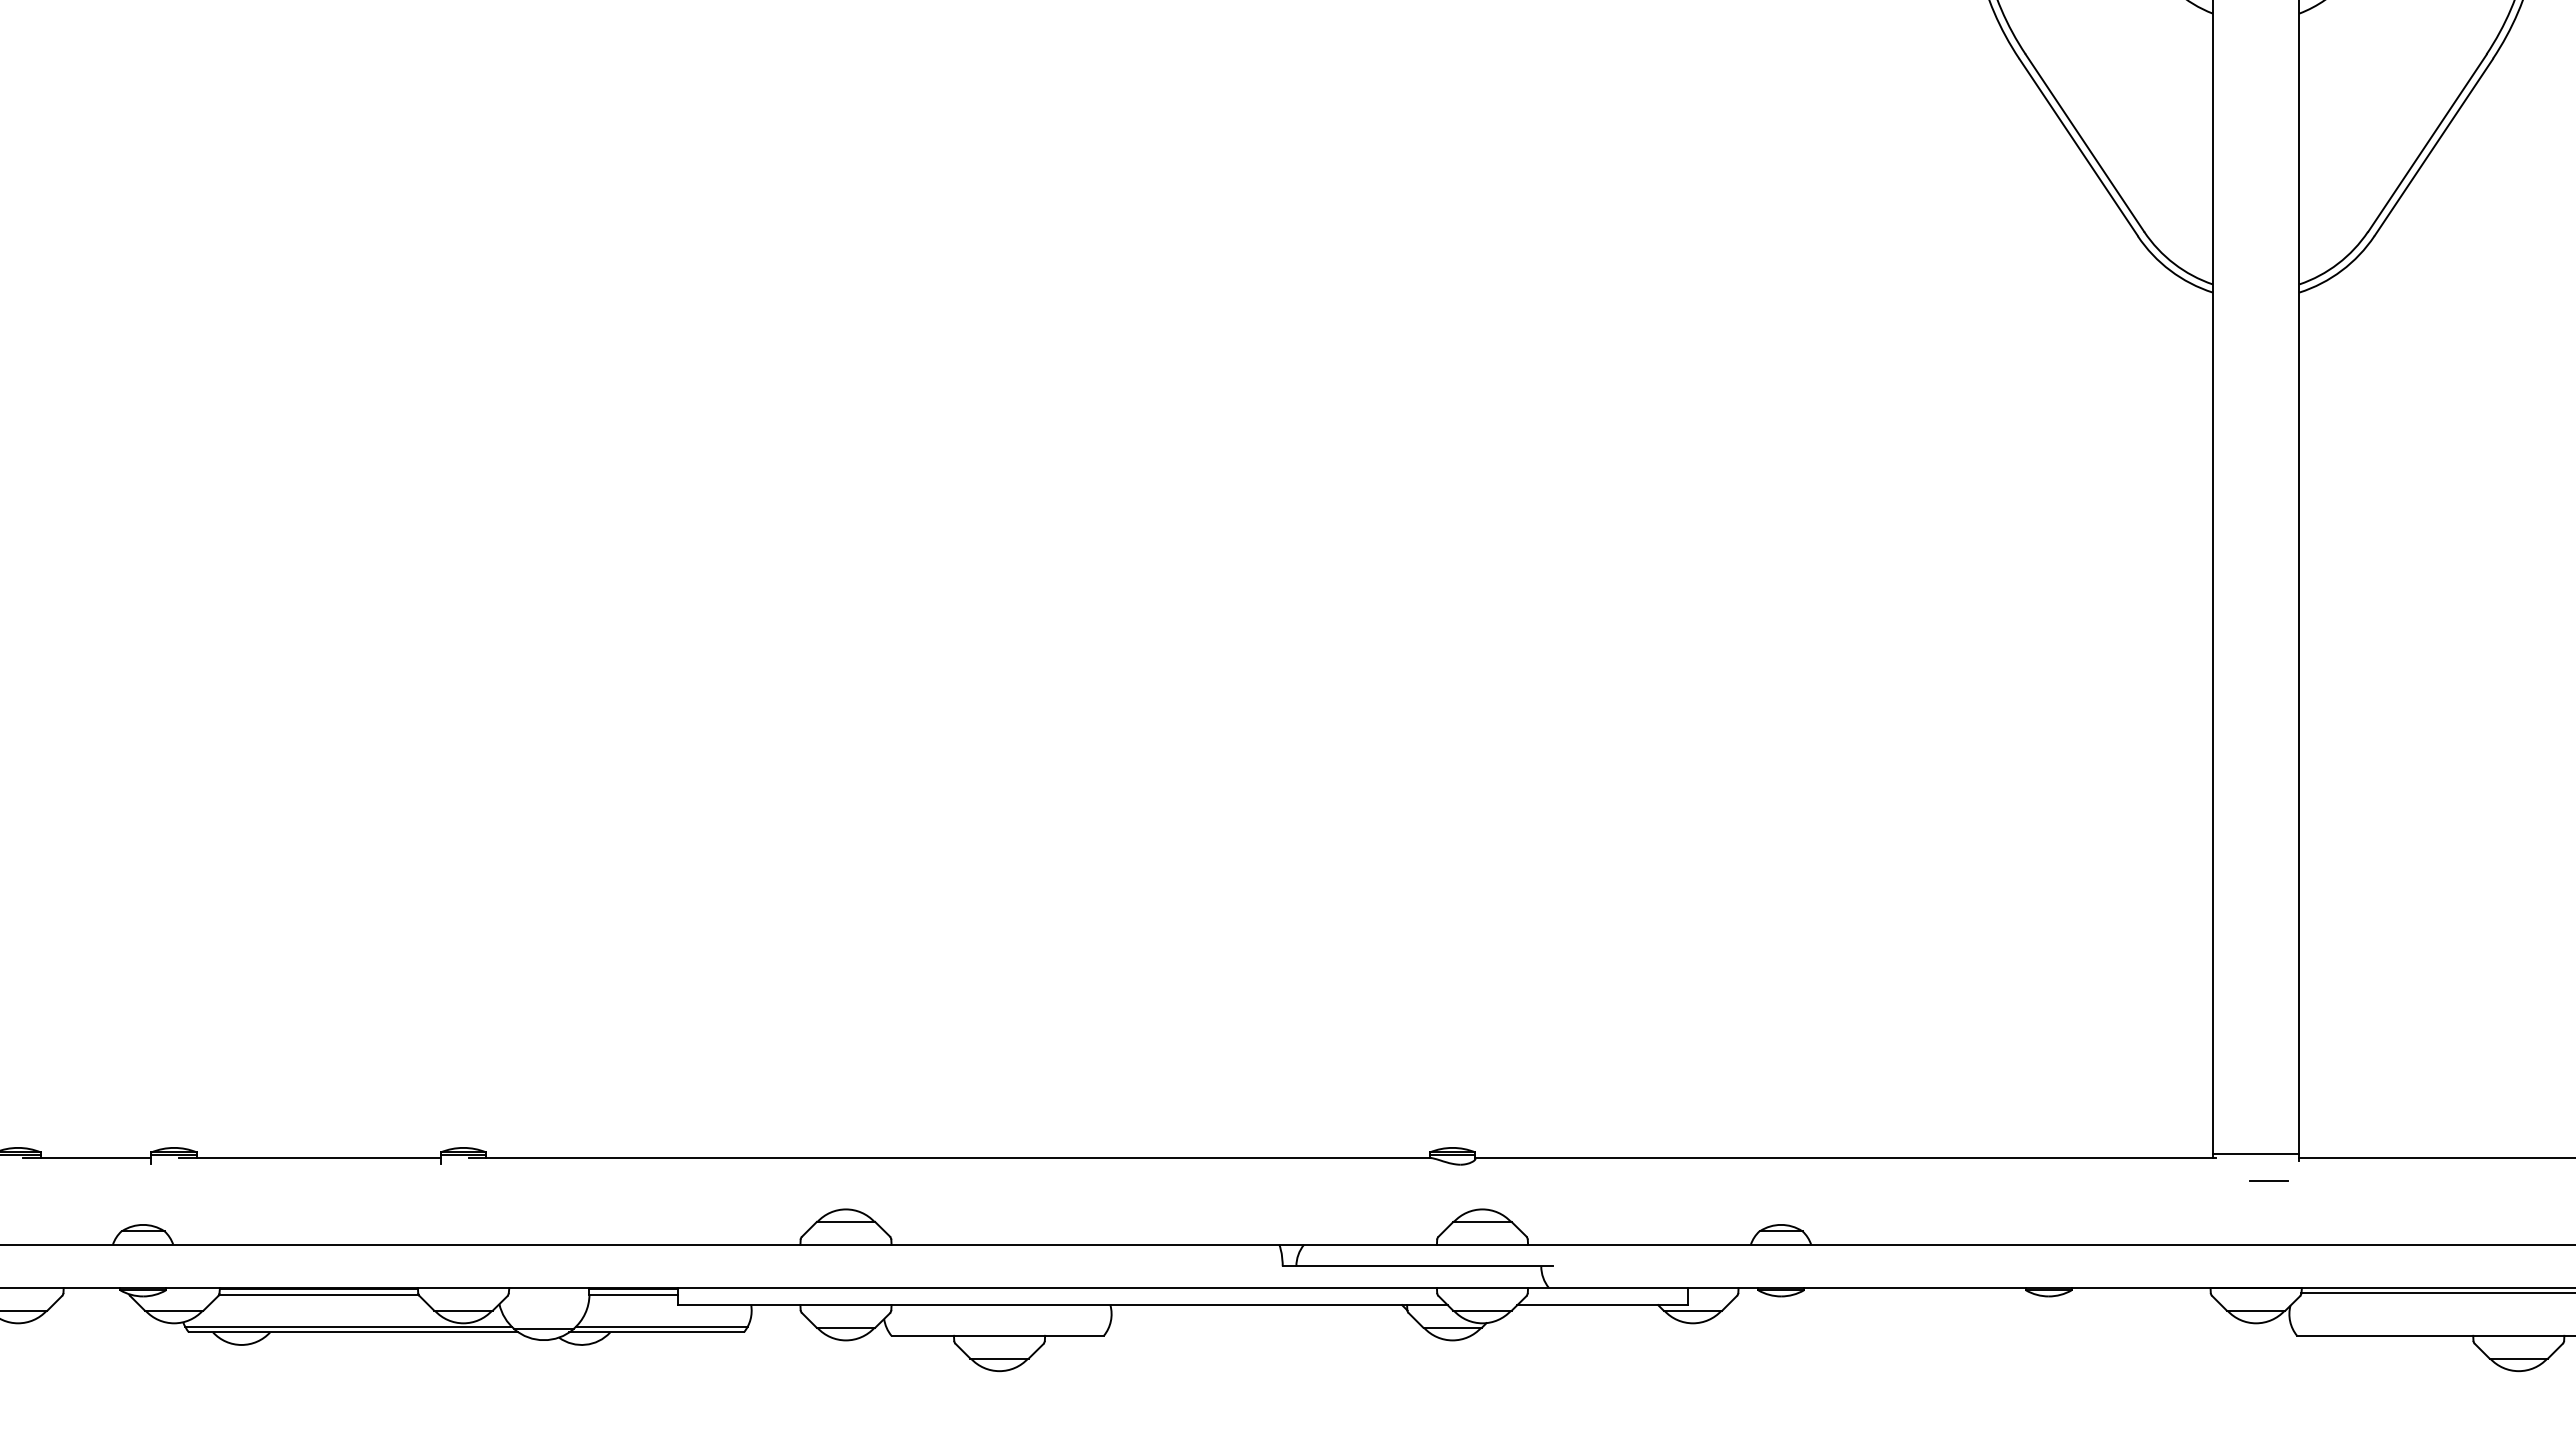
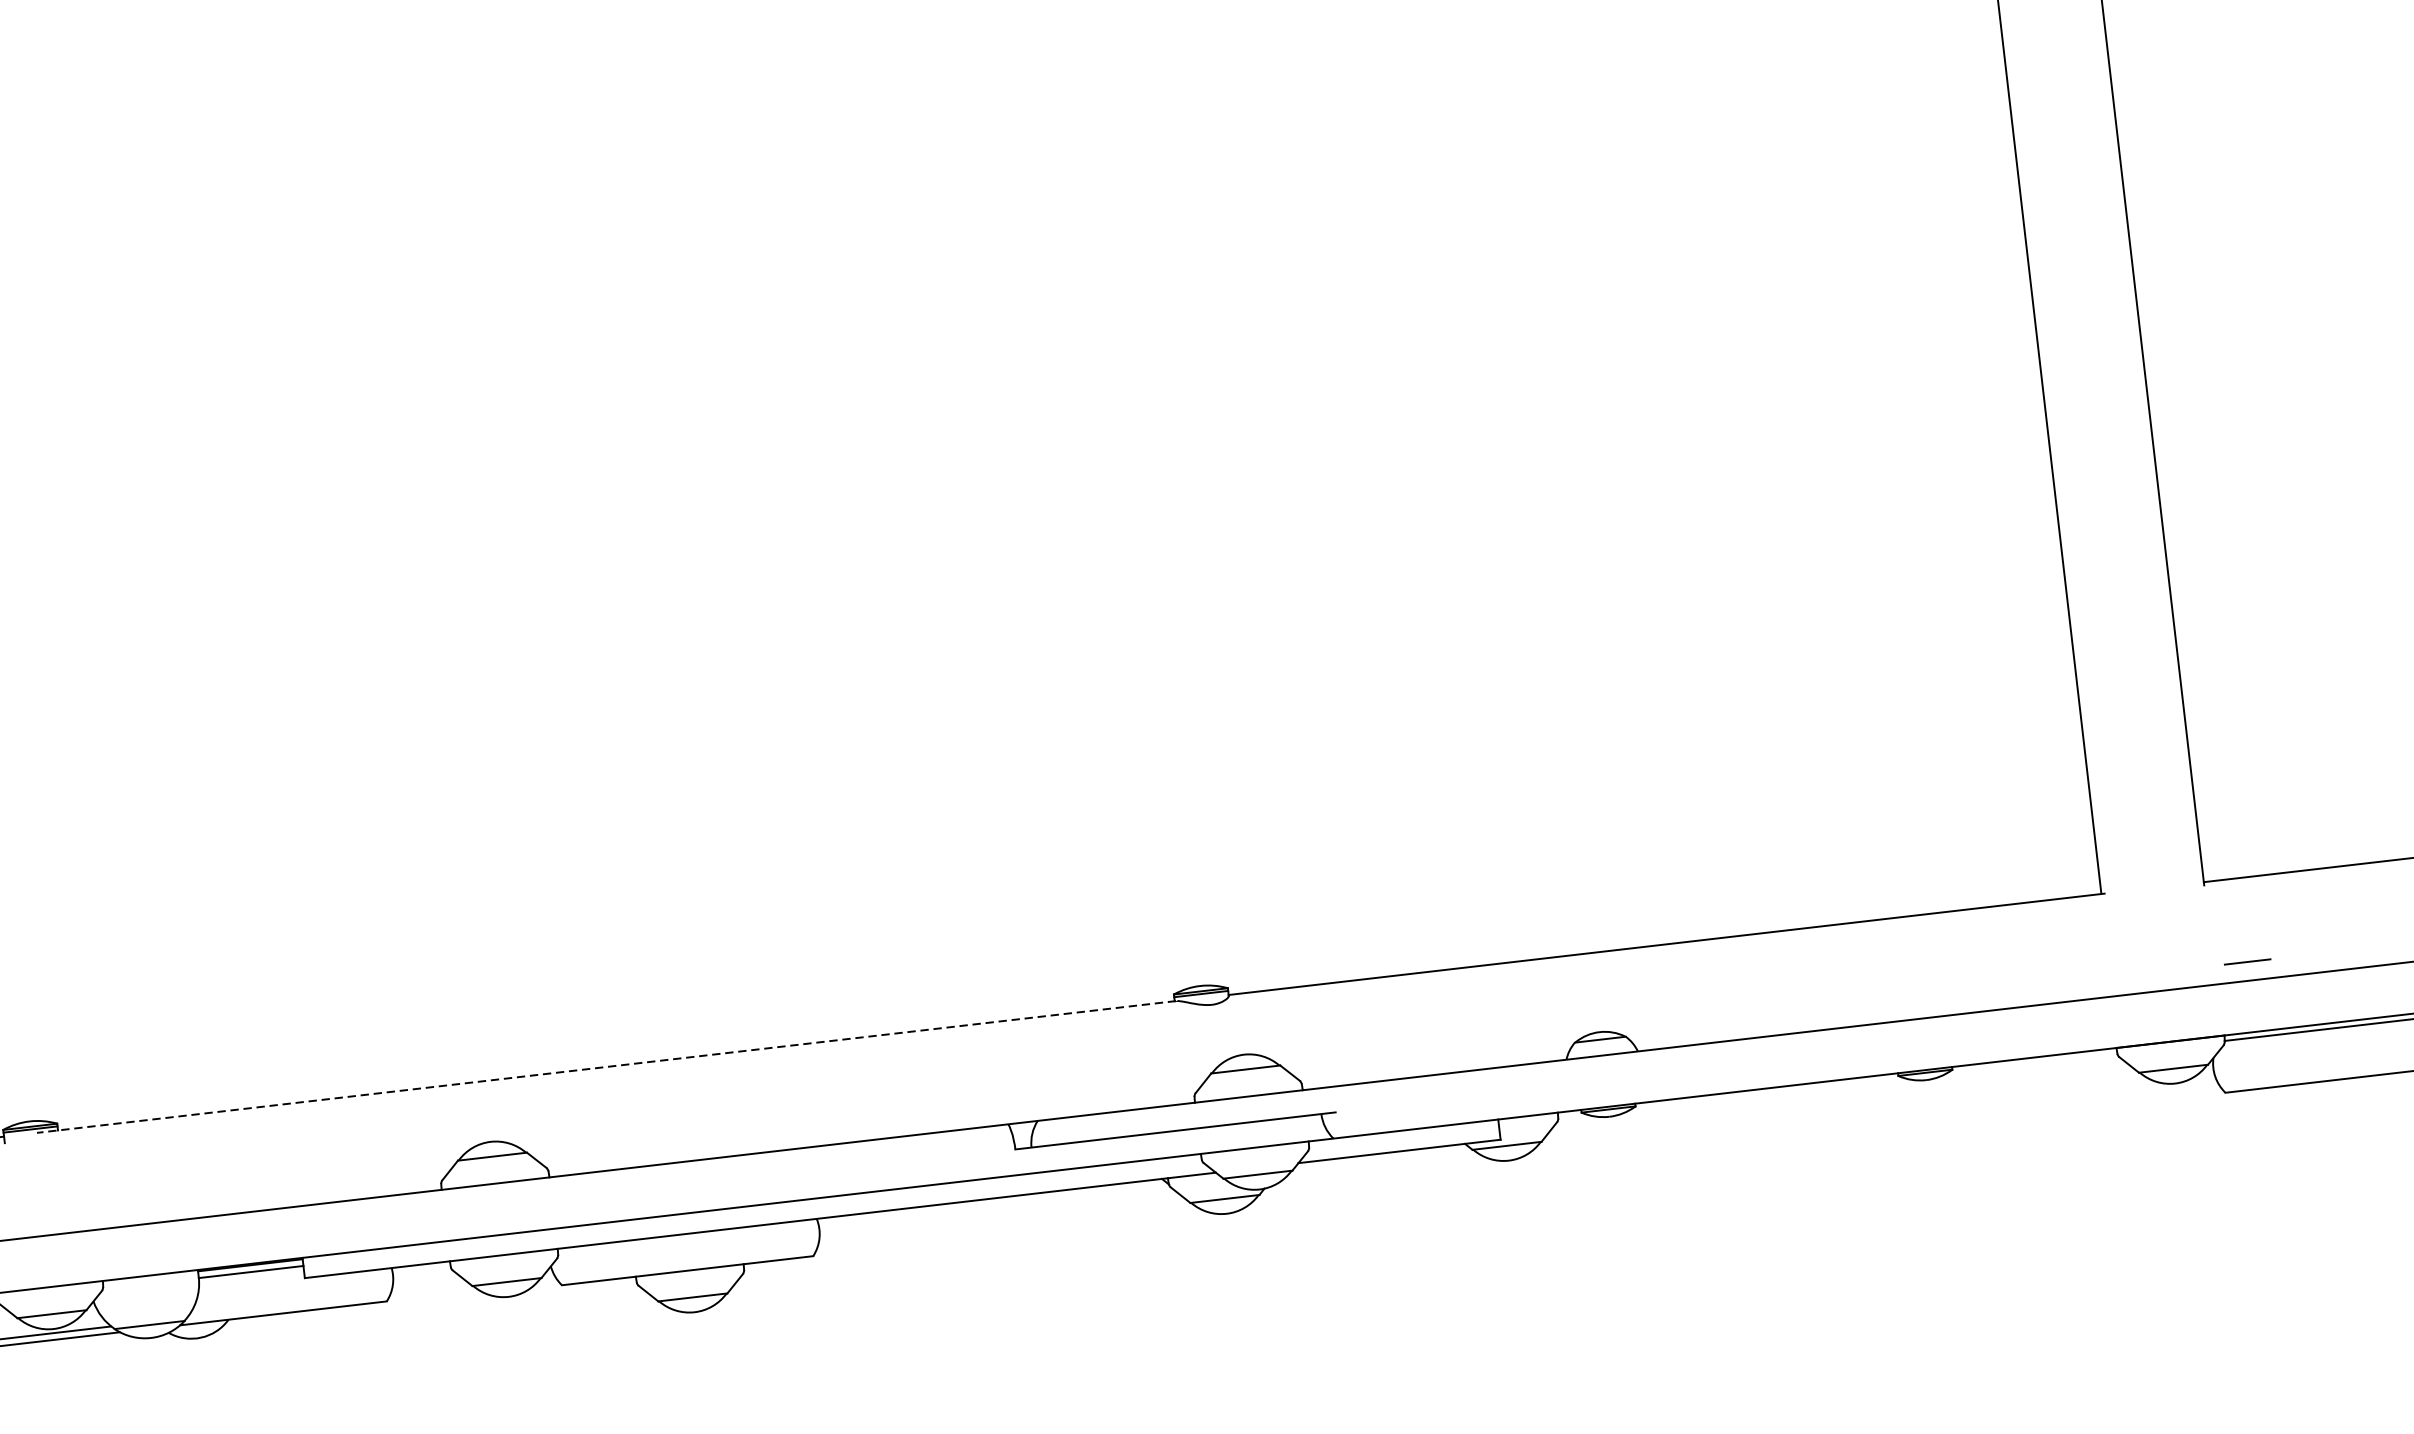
line: (2255, 1153) -> (2151, 882), removed
line: (949, 1158) -> (606, 1067), solid -> dashed
line: (2268, 1180) -> (2246, 961), moved
line: (661, 1326) -> (288, 1305), removed

